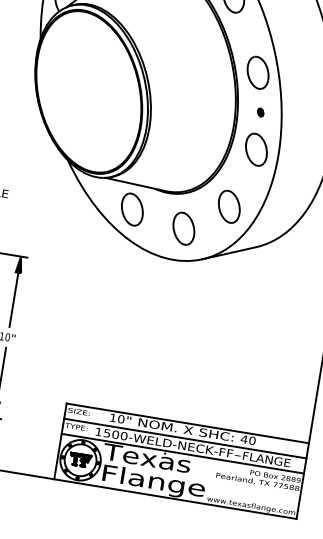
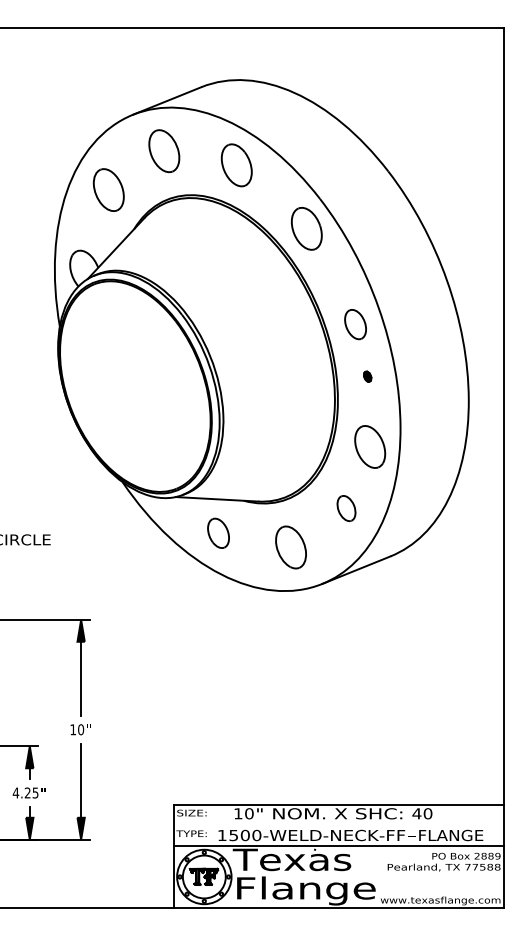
part: (258, 72) -> (355, 324), size x0.7
part: (256, 149) -> (370, 446), moved
part: (229, 206) -> (346, 508), size x0.6
part: (132, 209) -> (218, 533), size x0.7
line: (185, 438) -> (338, 825), removed

